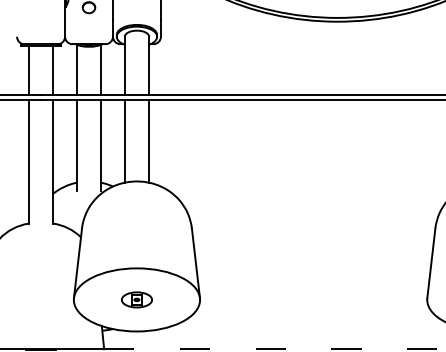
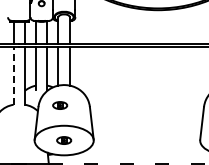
line: (28, 161) -> (13, 75), solid -> dashed
part: (129, 225) -> (60, 105), added

